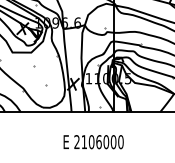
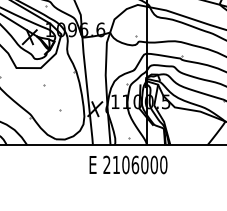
text: (93, 141) -> (128, 164), moved

